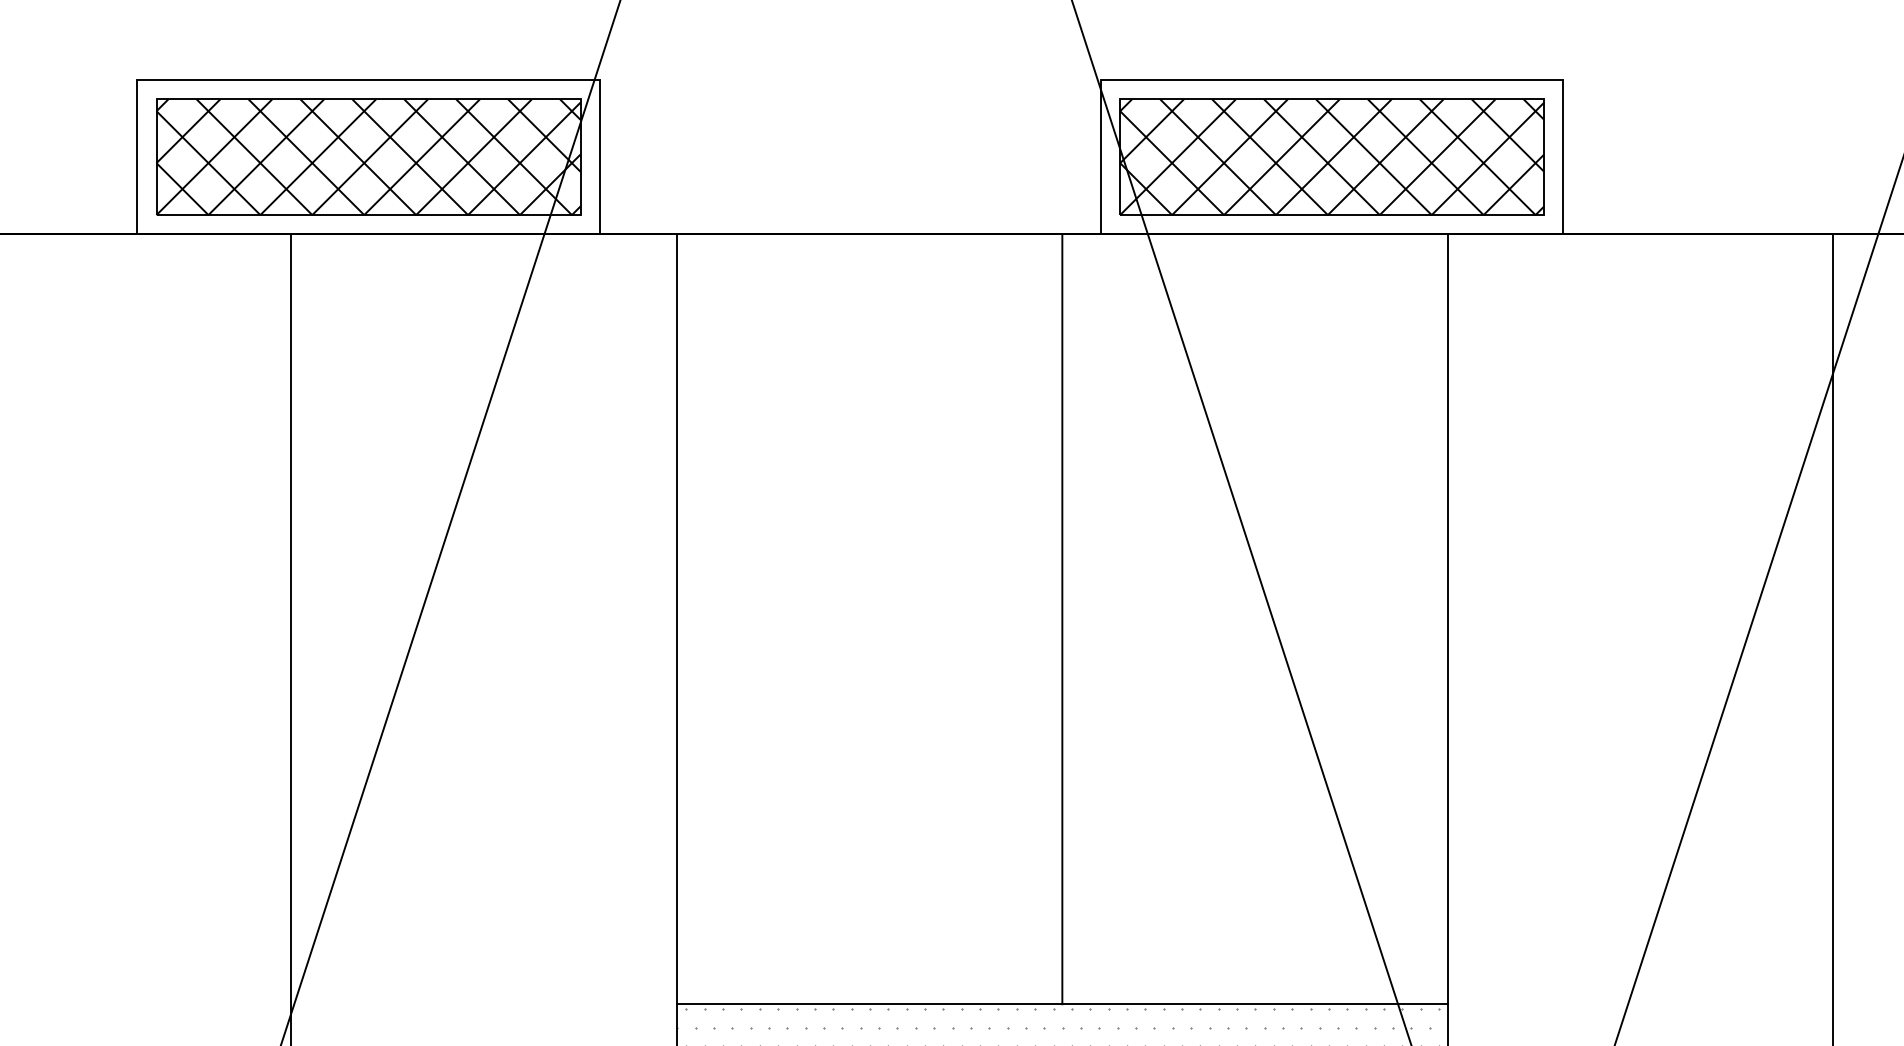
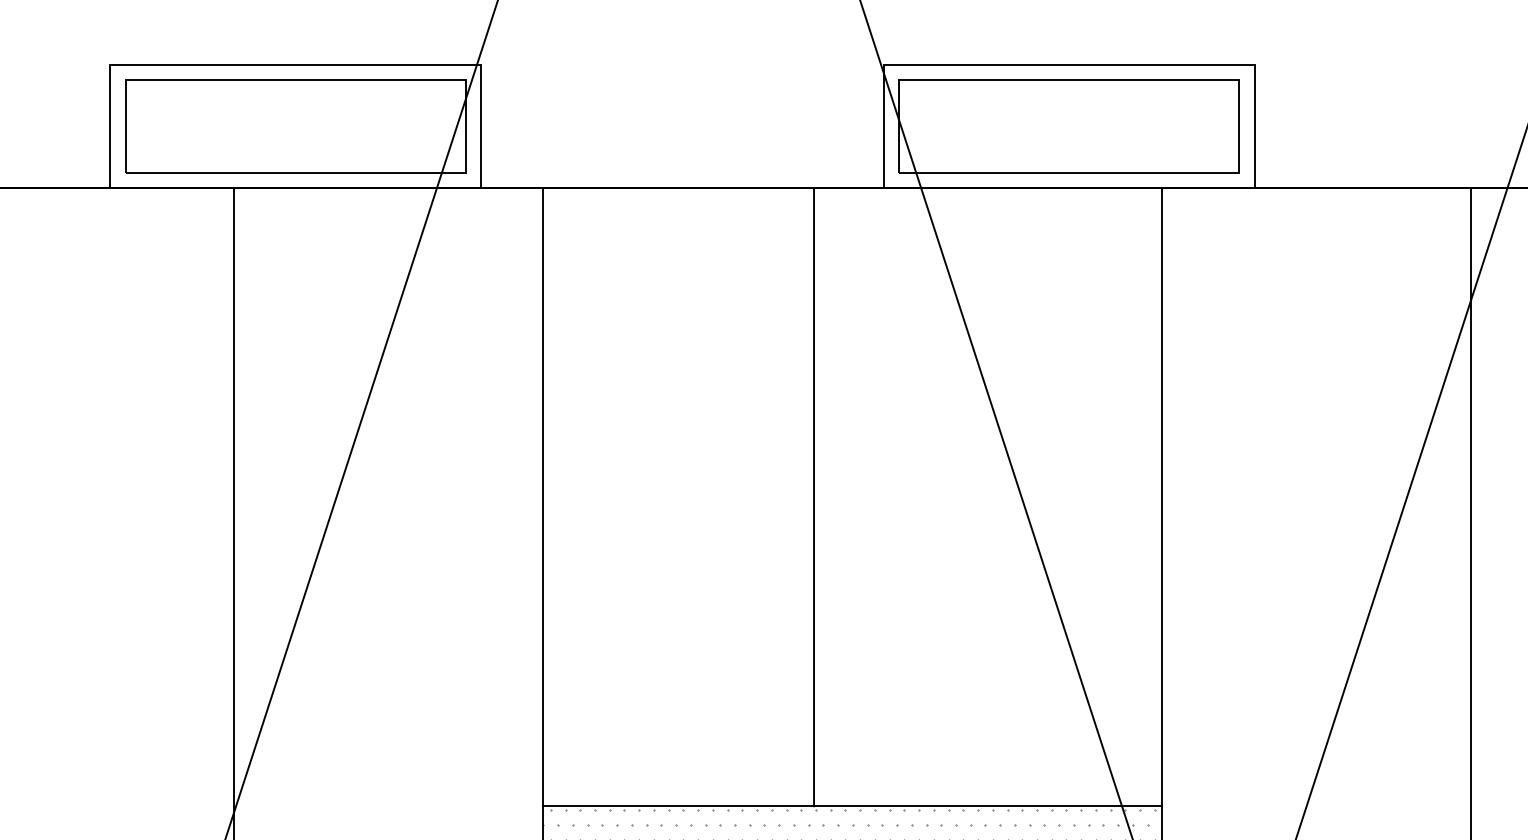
hatch: (368, 157) -> (295, 126), removed
hatch: (1332, 157) -> (1069, 126), removed
line: (1062, 619) -> (814, 497), moved

